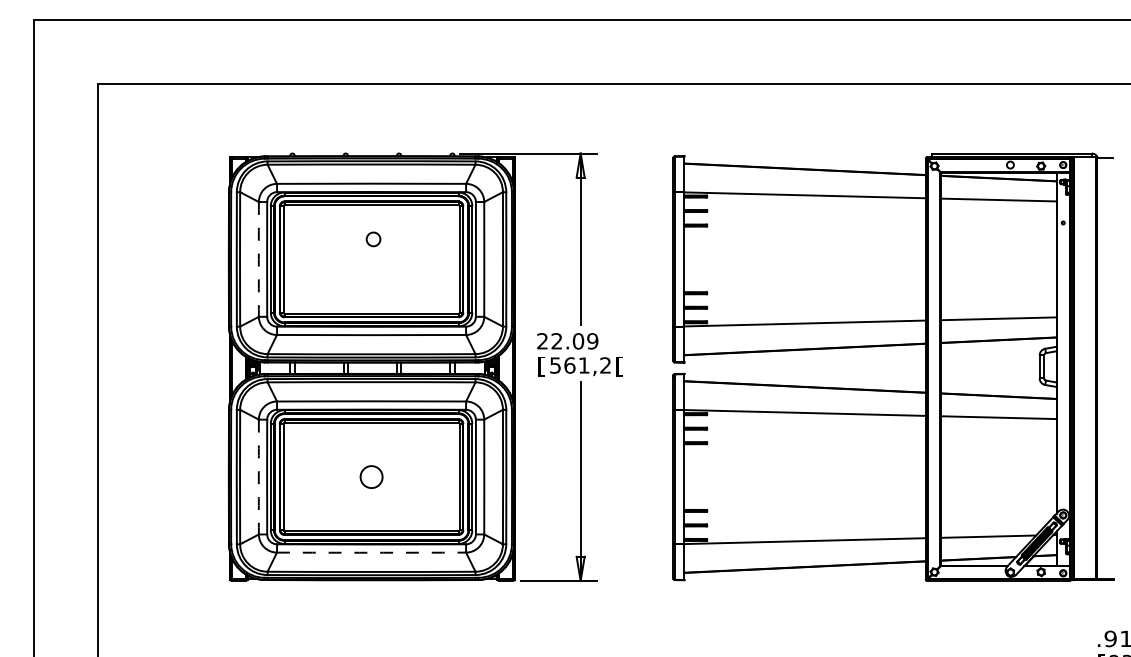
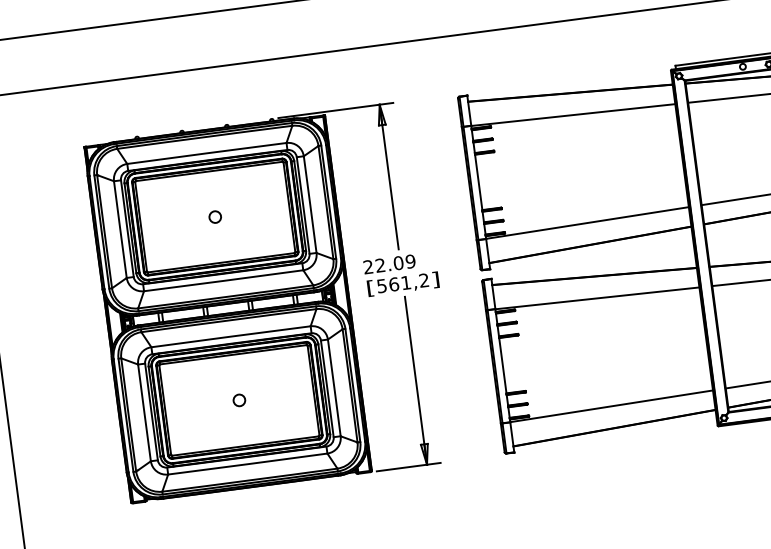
circle: (373, 239) -> (215, 217), moved
arc: (258, 259) -> (120, 229), dashed -> solid
text: (619, 366) -> (435, 279), [ -> ]
circle: (371, 476) -> (239, 399), size x0.62
arc: (258, 477) -> (144, 413), dashed -> solid
arc: (371, 552) -> (247, 463), dashed -> solid

